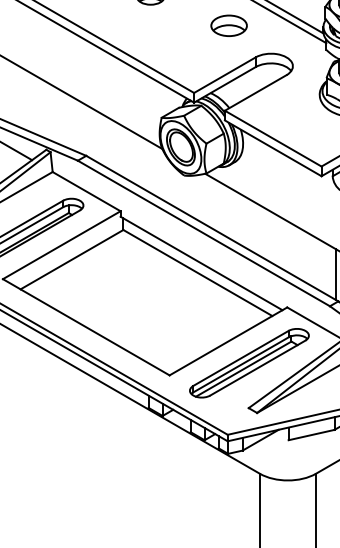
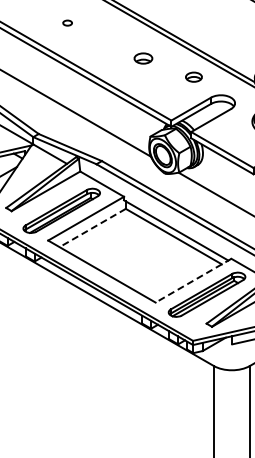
part: (228, 24) -> (193, 76), size x0.7
line: (71, 260) -> (92, 228), solid -> dashed
line: (228, 341) -> (193, 280), solid -> dashed

